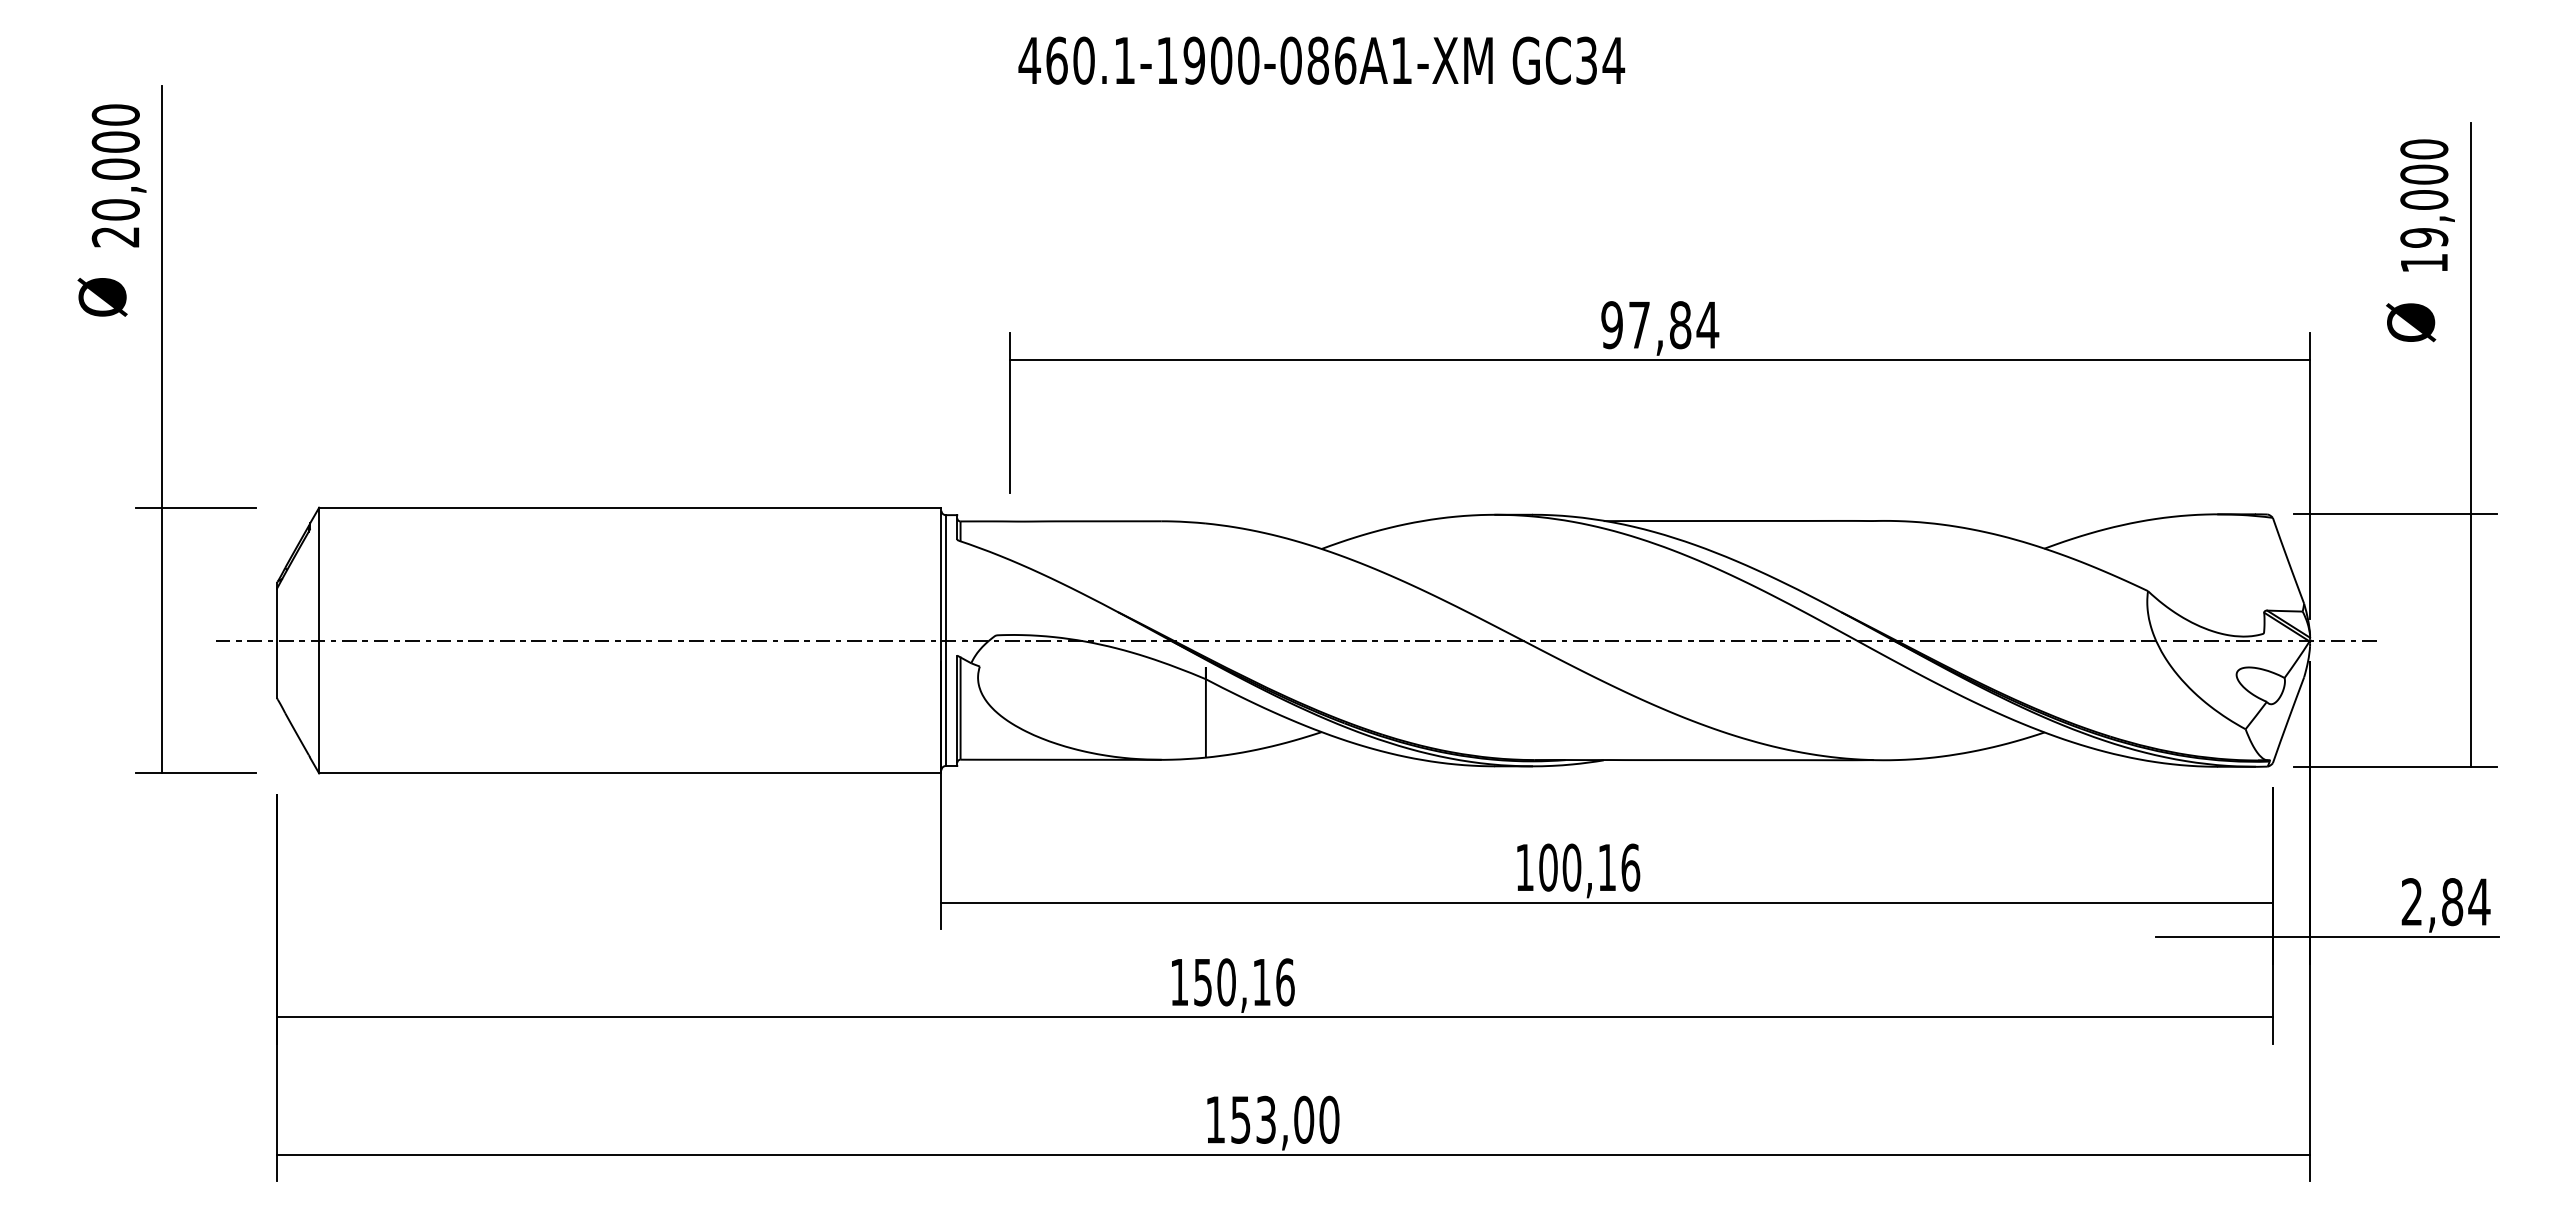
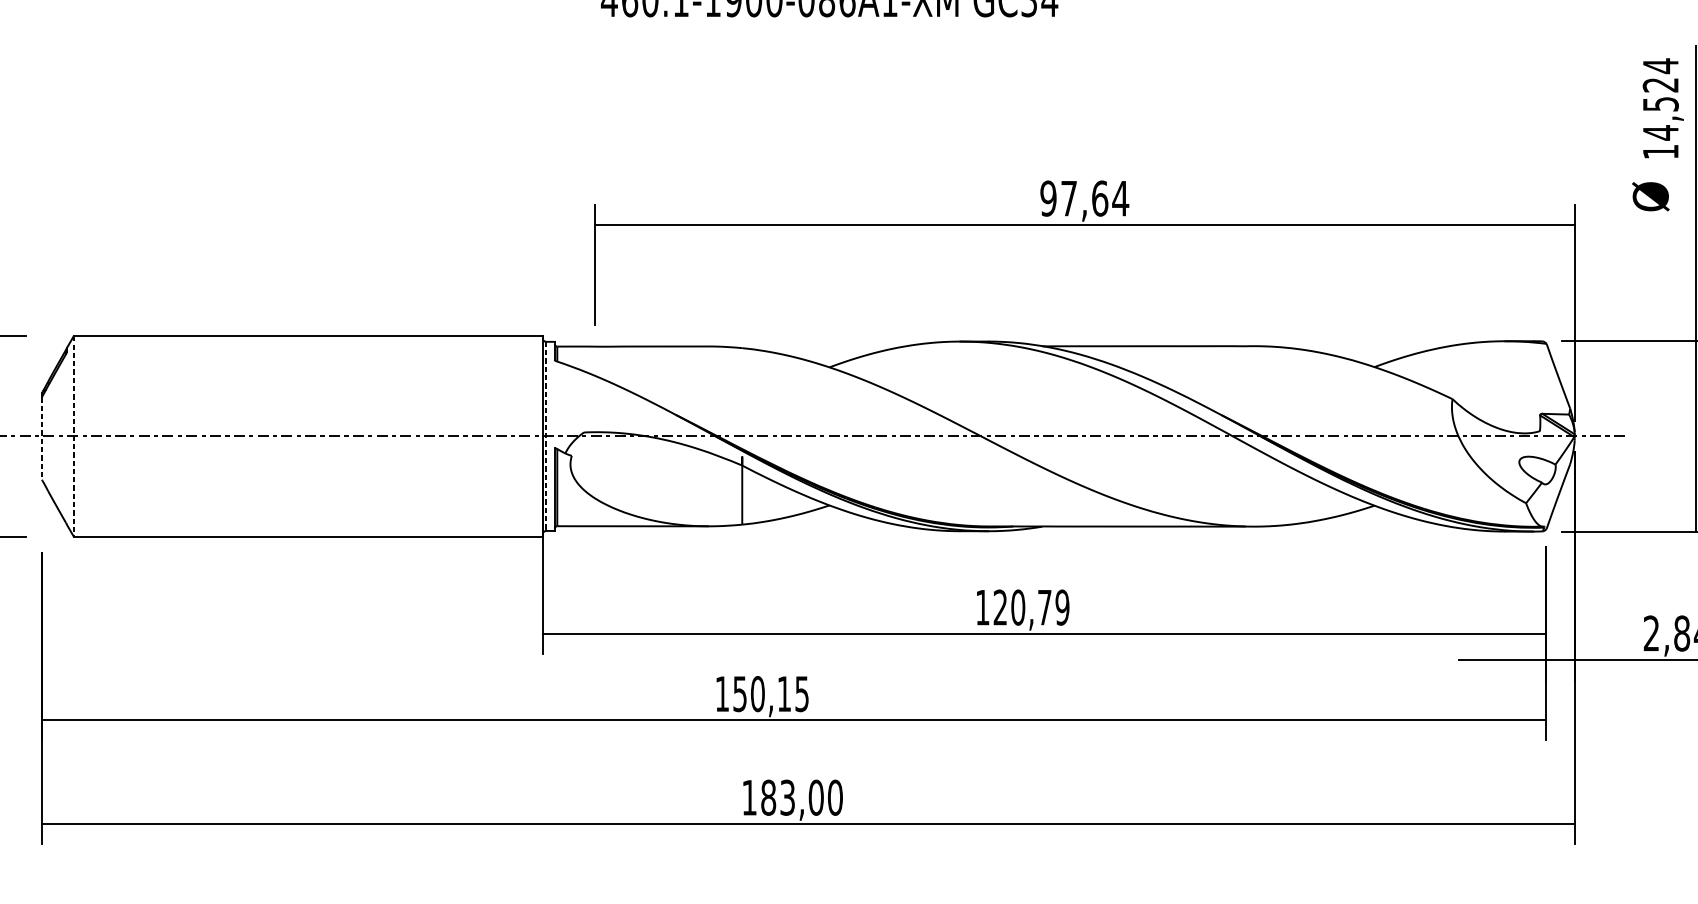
text: (2424, 193) -> (1660, 99), 19,000 -> 14,524
text: (1680, 325) -> (1100, 198), 97,84 -> 97,64
line: (319, 640) -> (73, 436), solid -> dashed
line: (945, 641) -> (545, 437), solid -> dashed
line: (276, 643) -> (41, 438), solid -> dashed
text: (1589, 867) -> (1031, 607), 100,16 -> 120,79
text: (1285, 982) -> (802, 694), 150,16 -> 150,15
text: (1240, 1119) -> (768, 797), 153,00 -> 183,00

